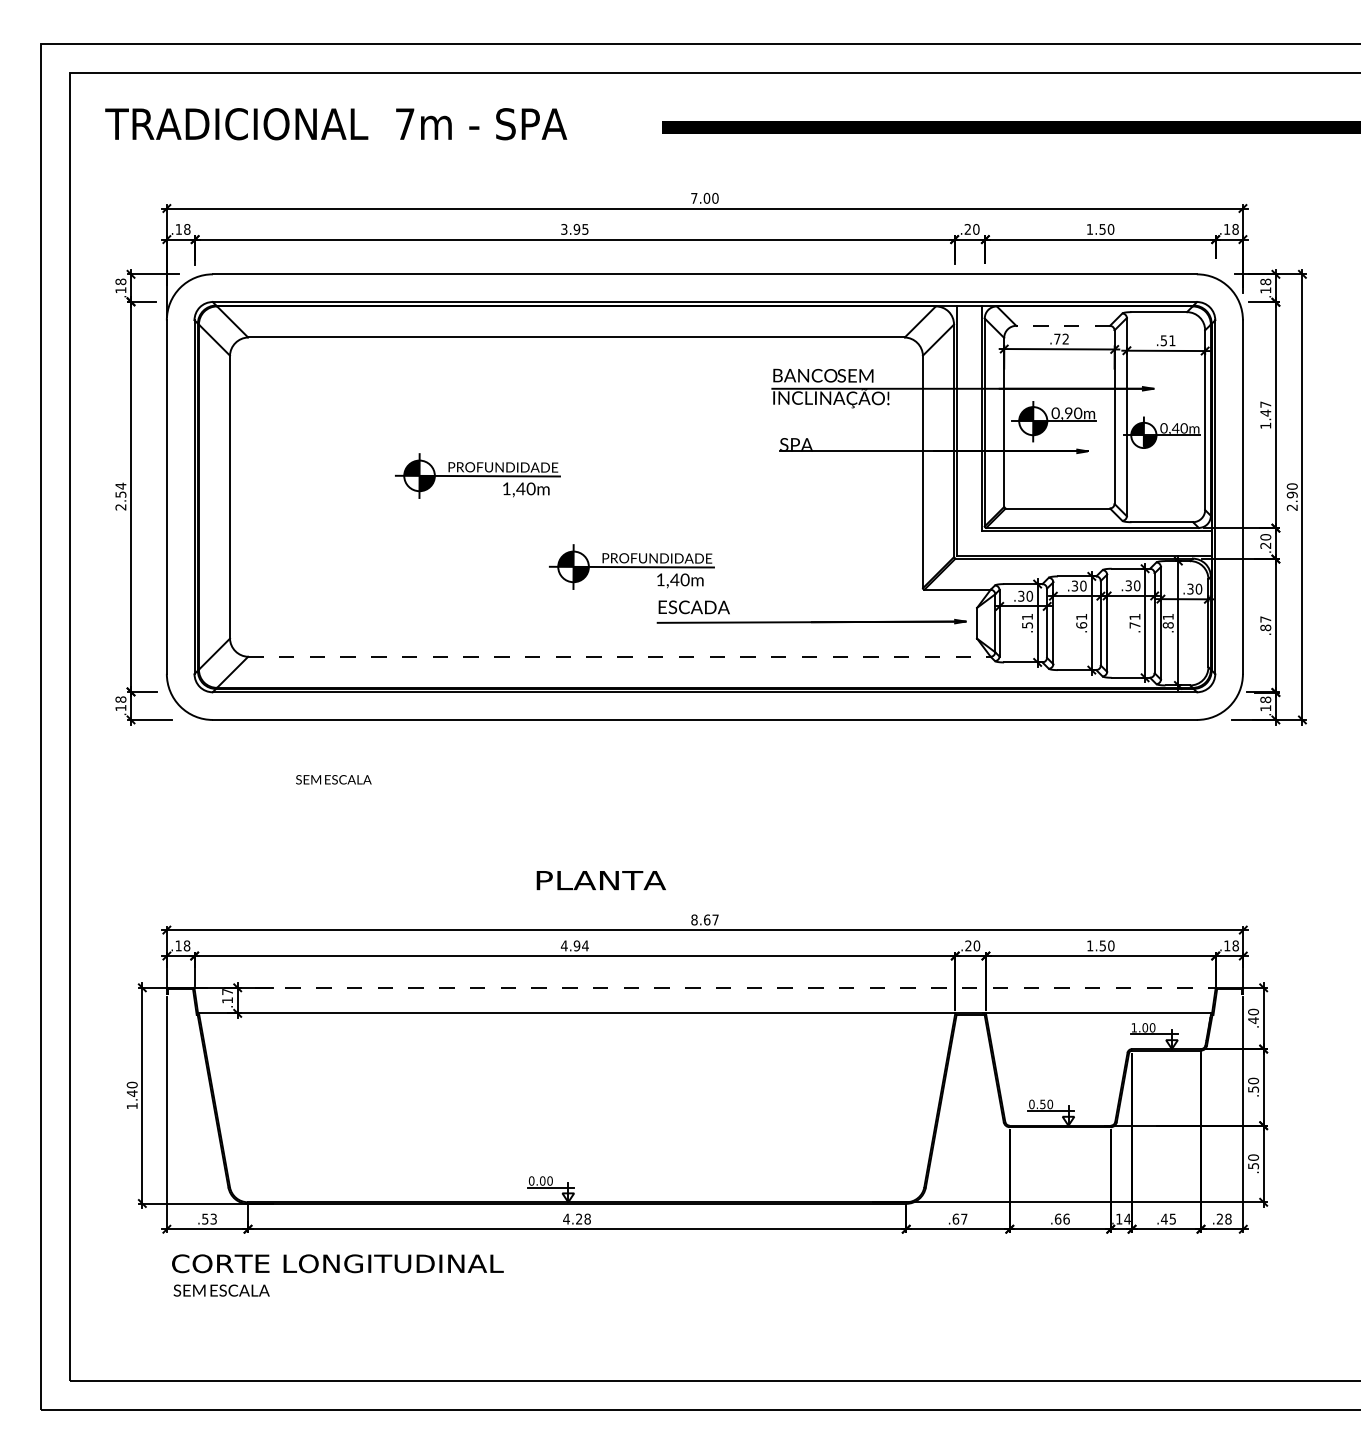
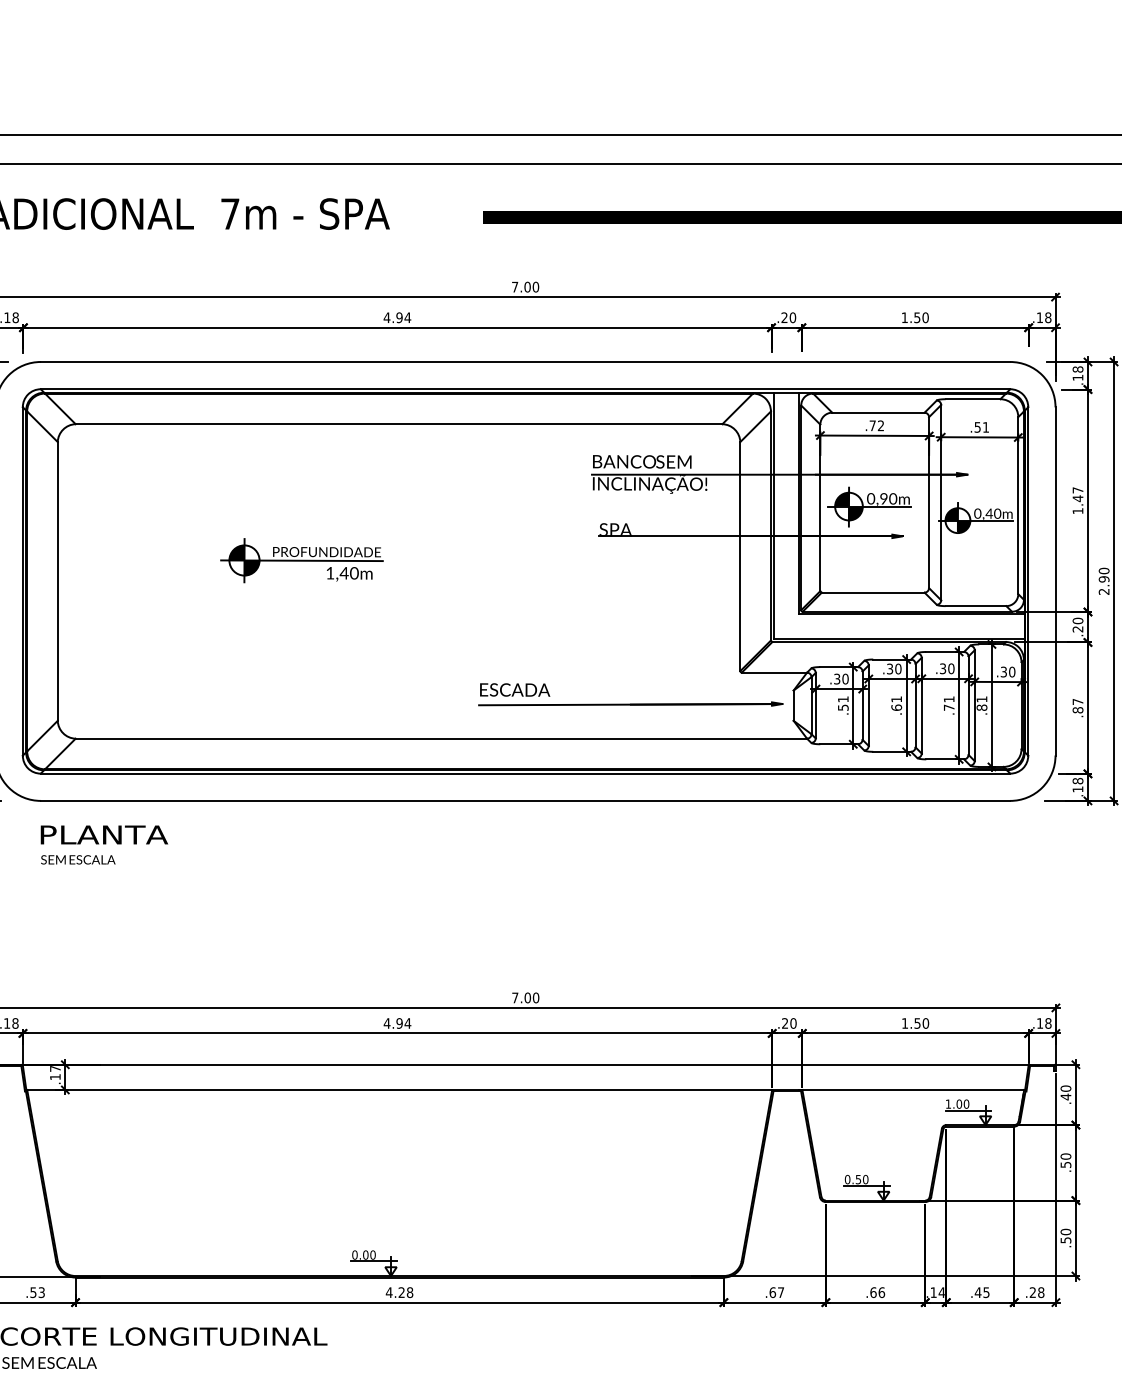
text: (574, 229) -> (397, 317), 3.95 -> 4.94
line: (1063, 325) -> (878, 412), dashed -> solid
part: (631, 566) -> (453, 649), removed
line: (619, 656) -> (441, 738), dashed -> solid
text: (333, 779) -> (77, 859), moved
text: (600, 880) -> (103, 834), moved
text: (704, 919) -> (525, 997), 8.67 -> 7.00
line: (705, 987) -> (526, 1064), dashed -> solid

